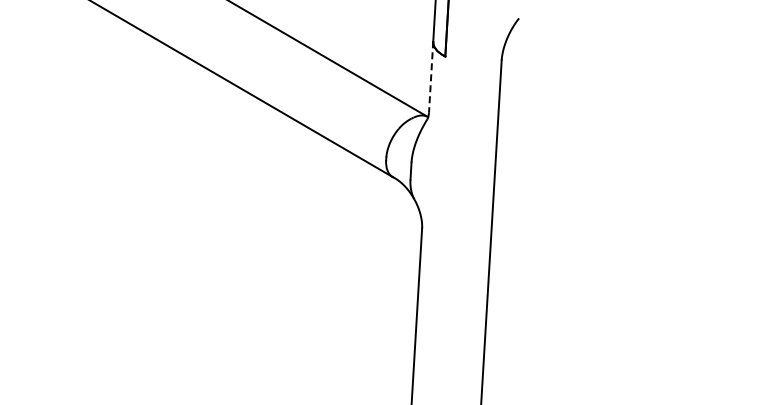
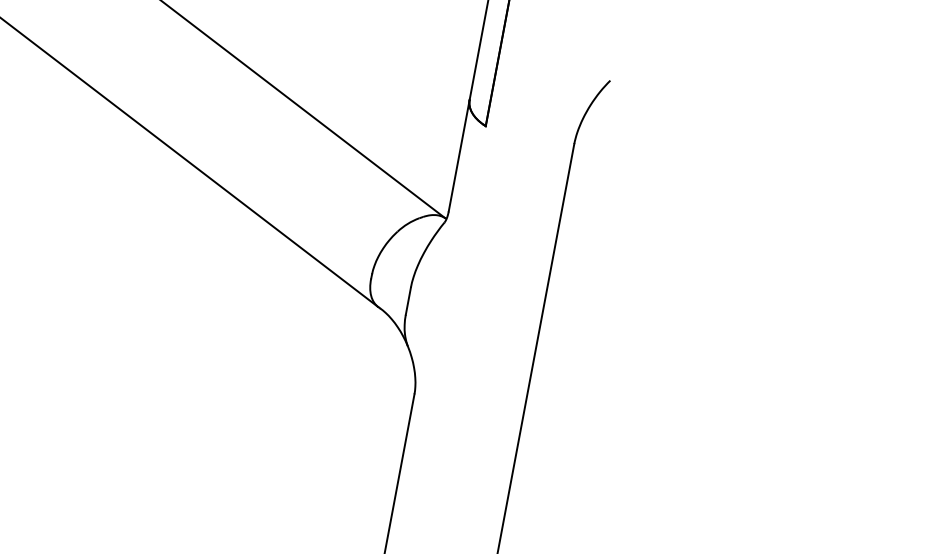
line: (431, 76) -> (459, 155), dashed -> solid

